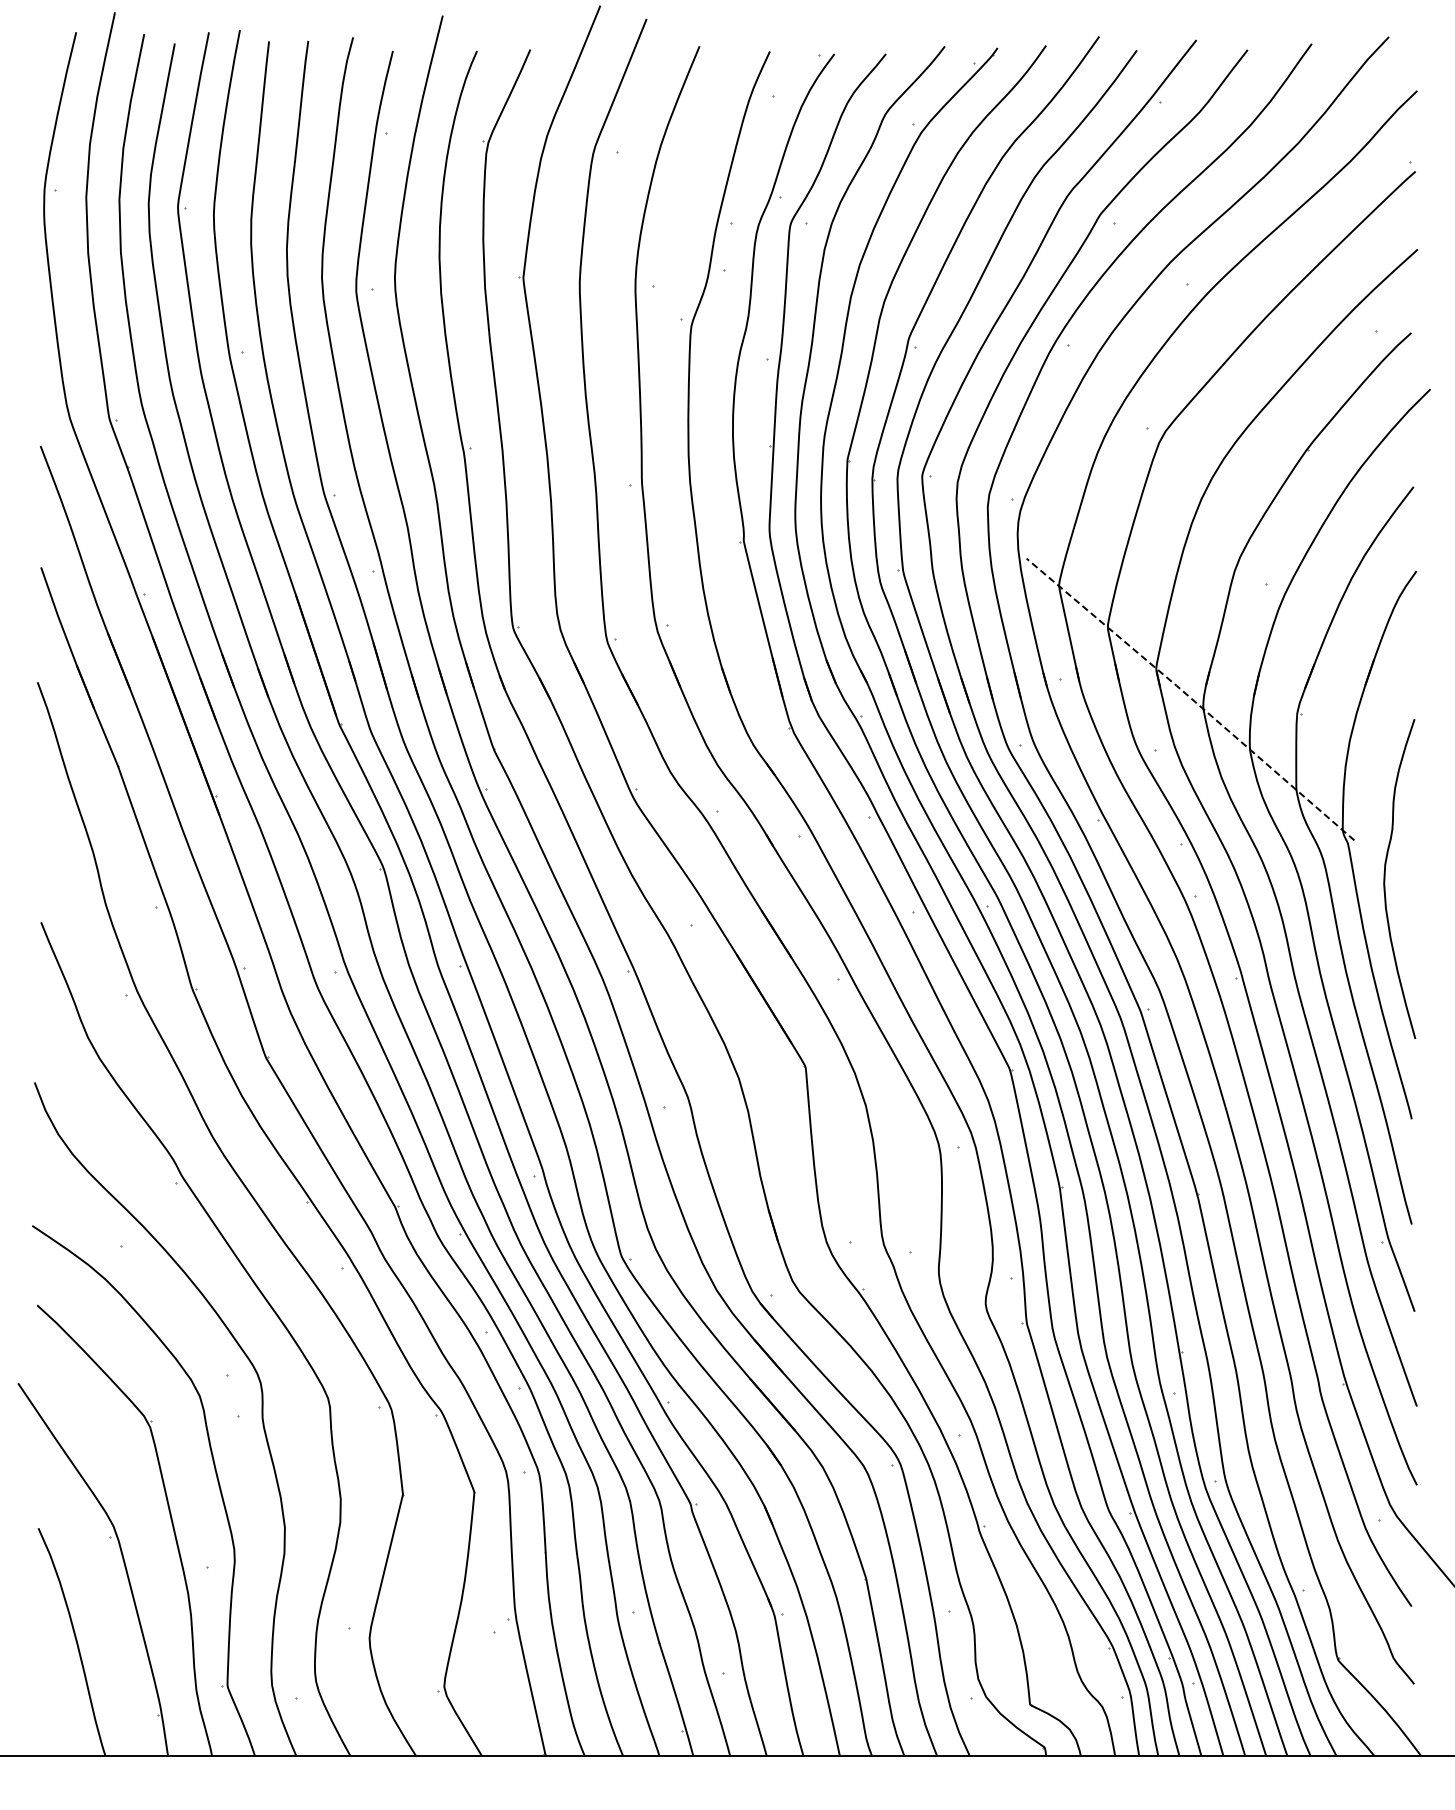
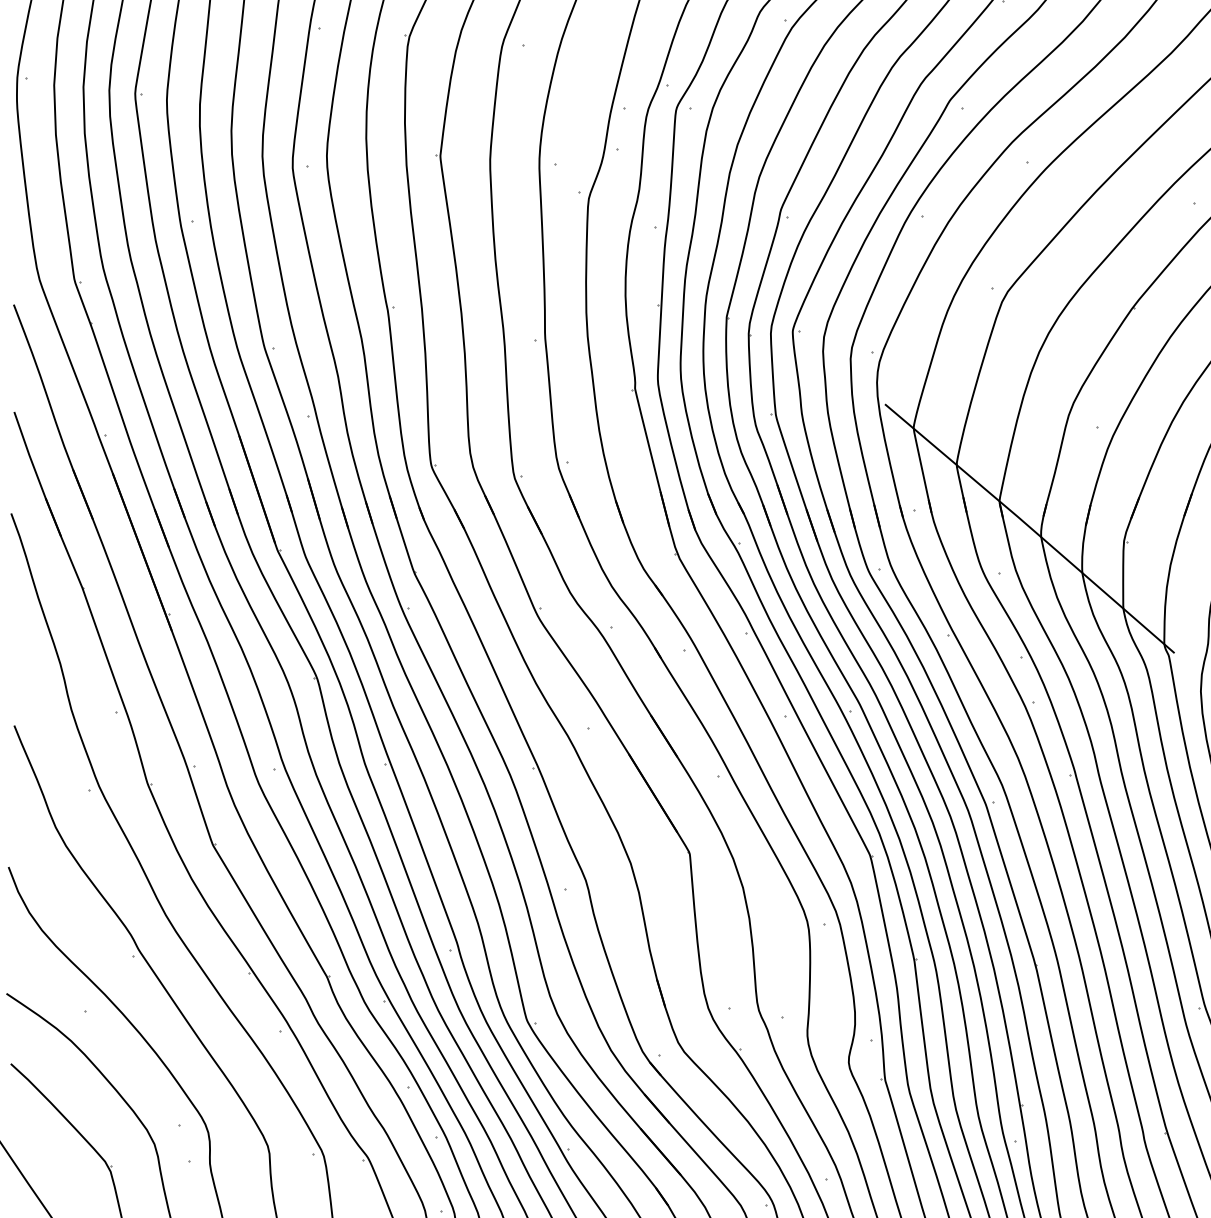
line: (1190, 698) -> (1029, 527), dashed -> solid

